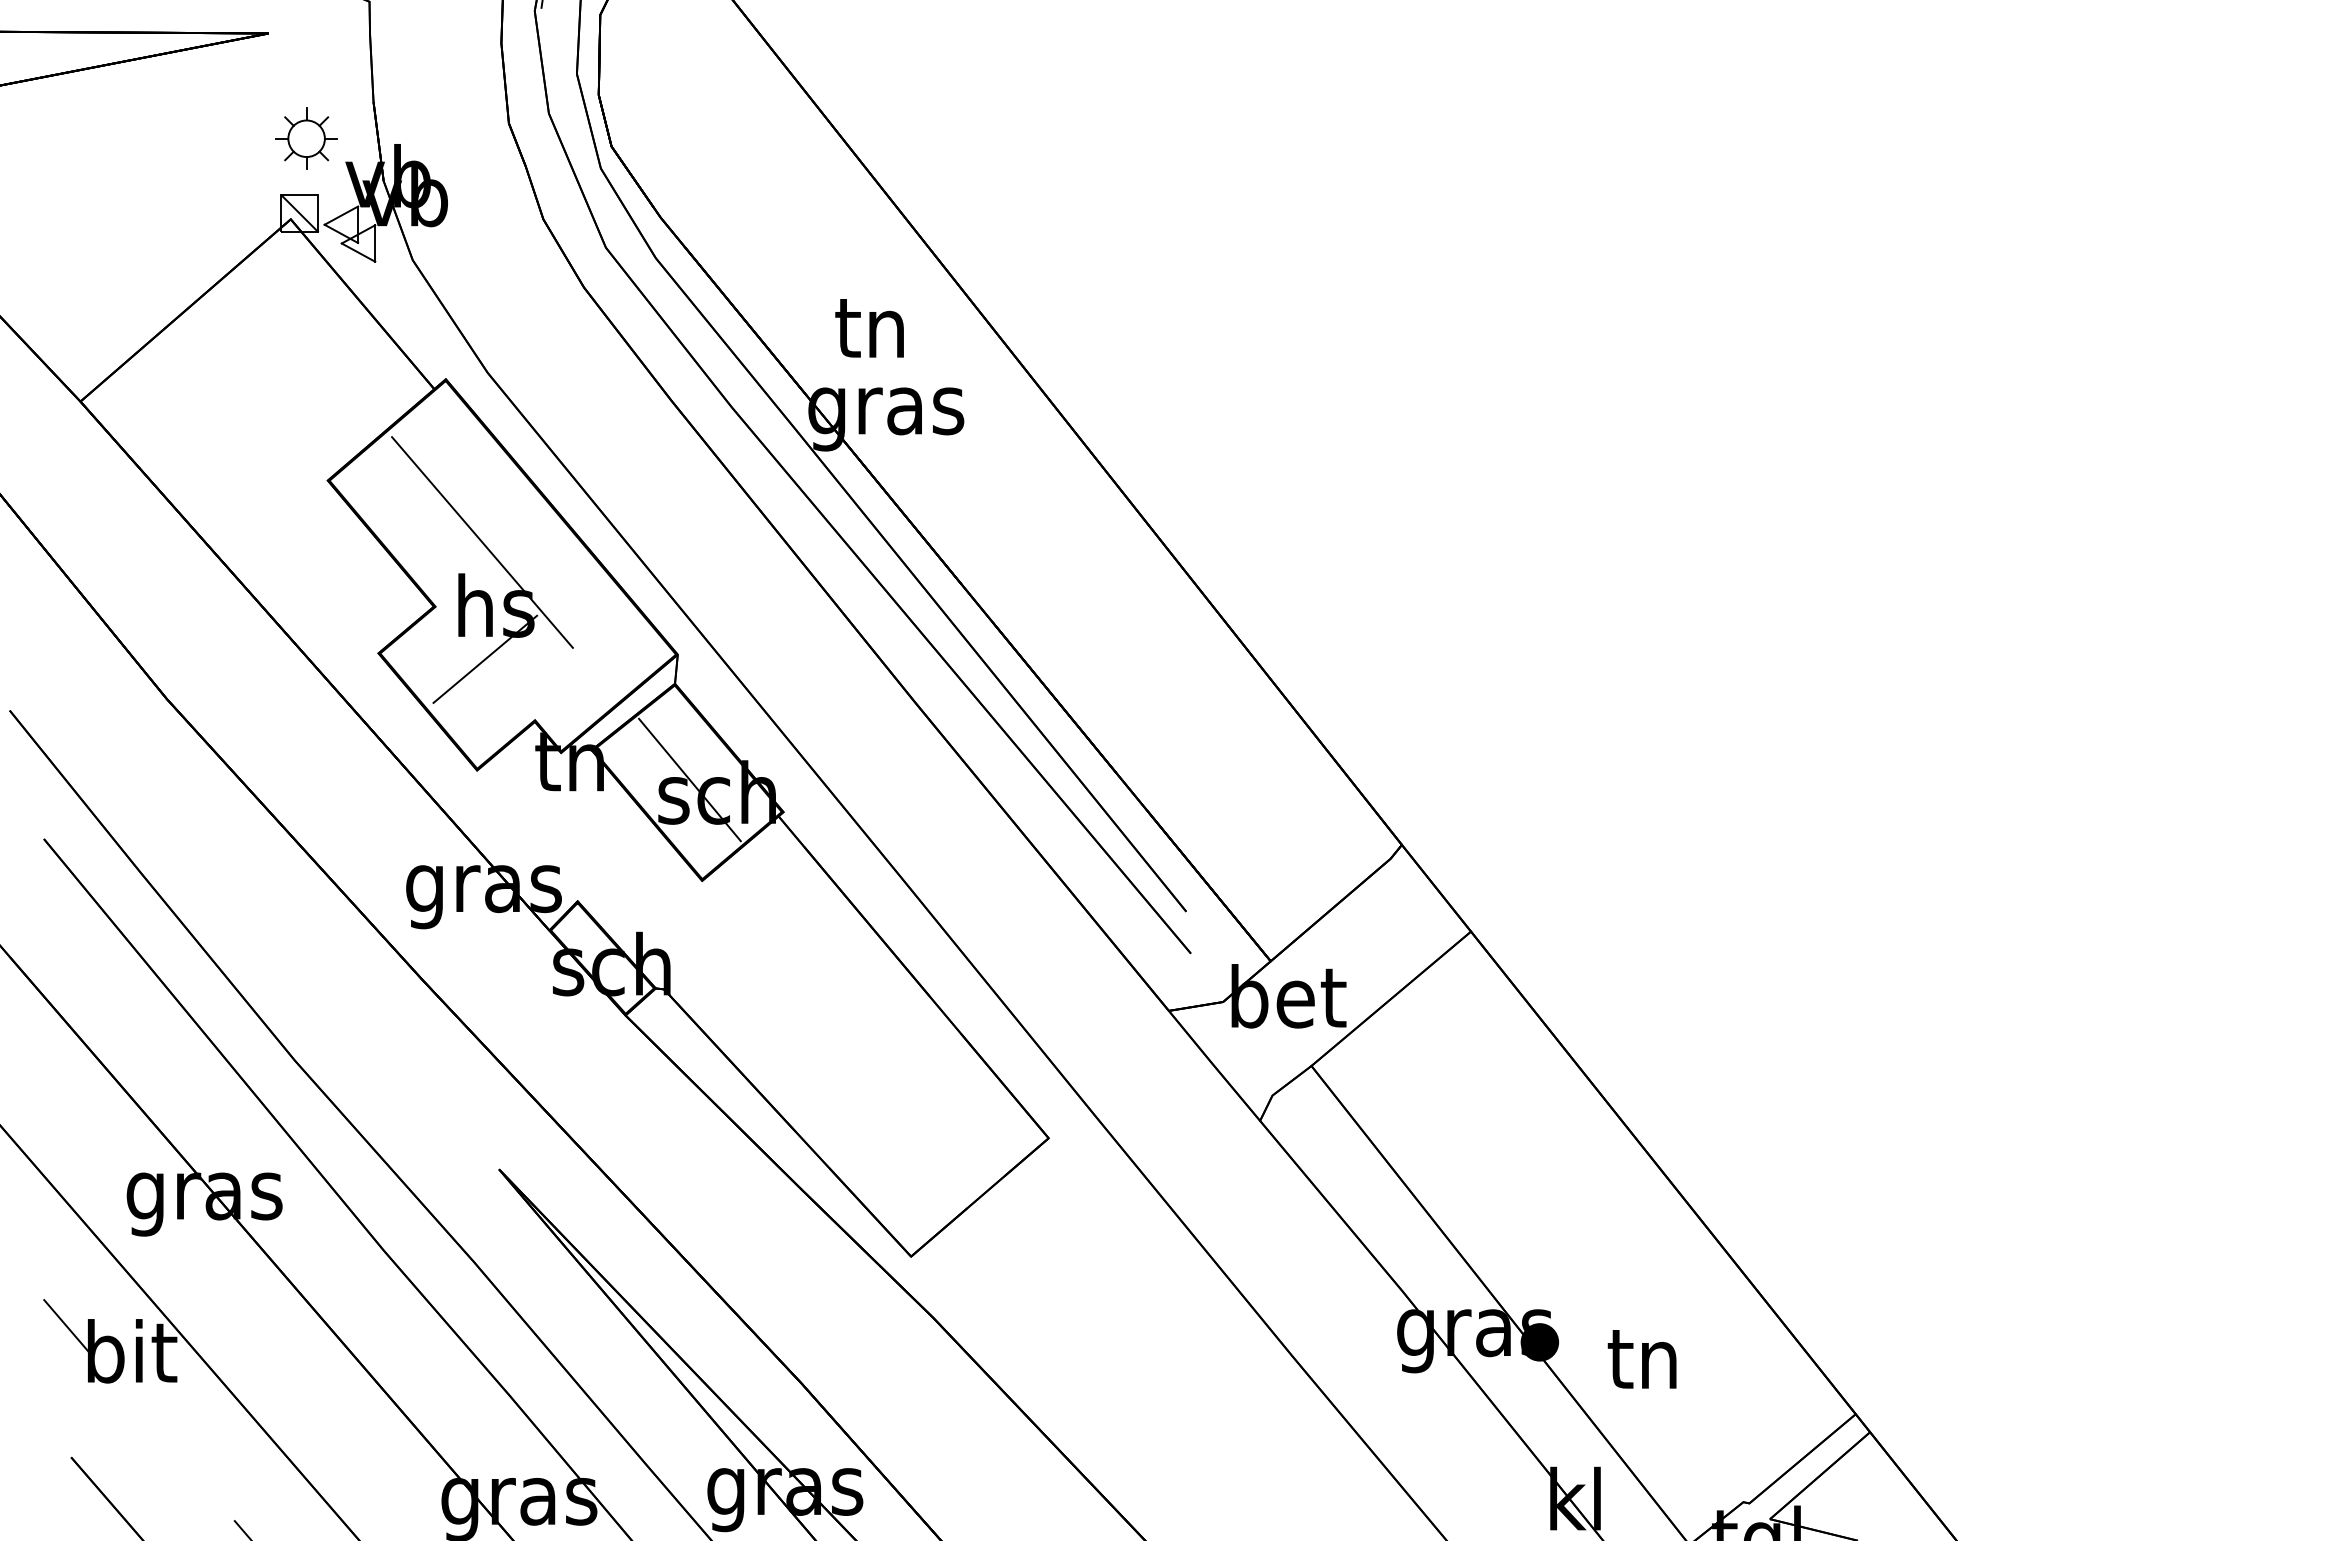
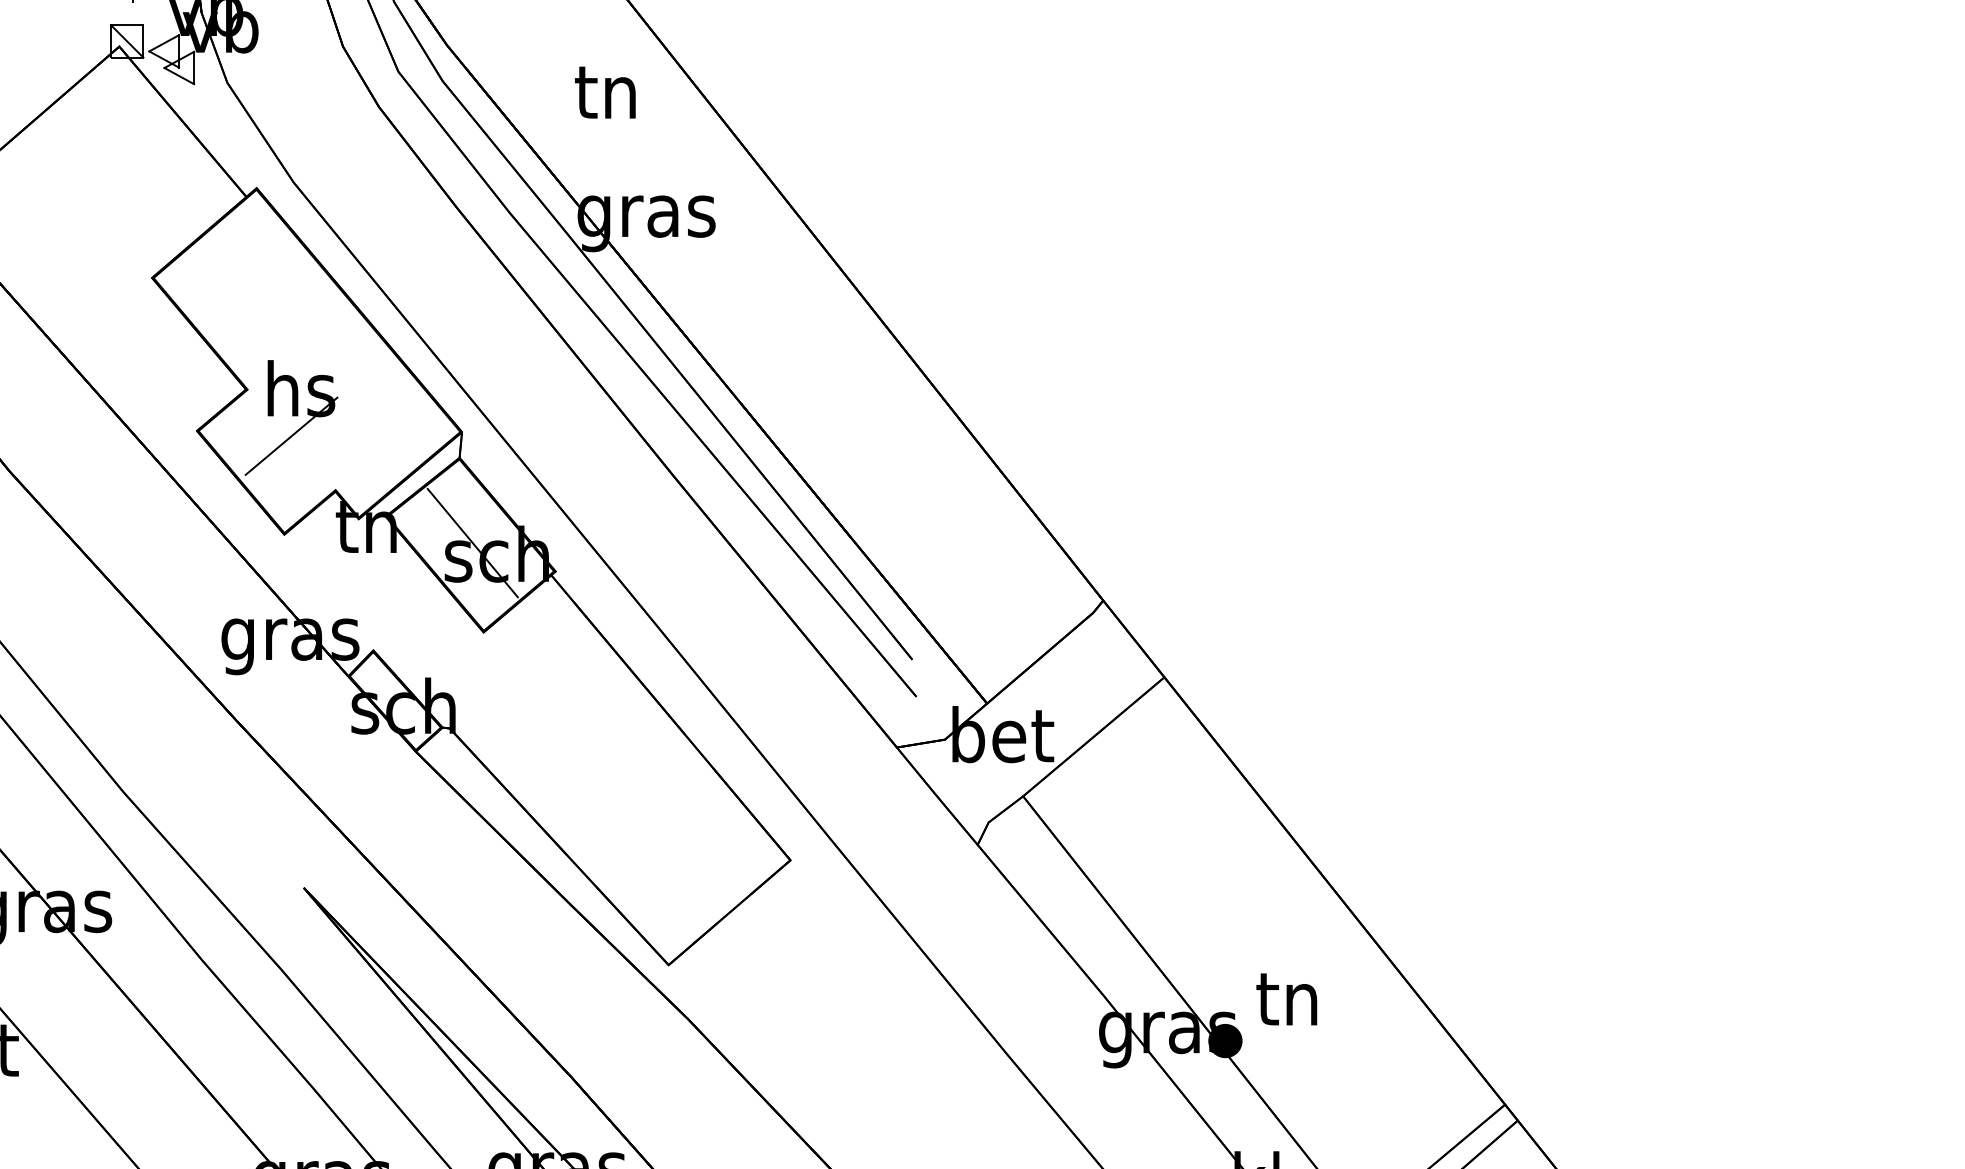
text: (869, 328) -> (605, 92), moved
line: (482, 542) -> (289, 332), removed
text: (1641, 1359) -> (1286, 999), moved

